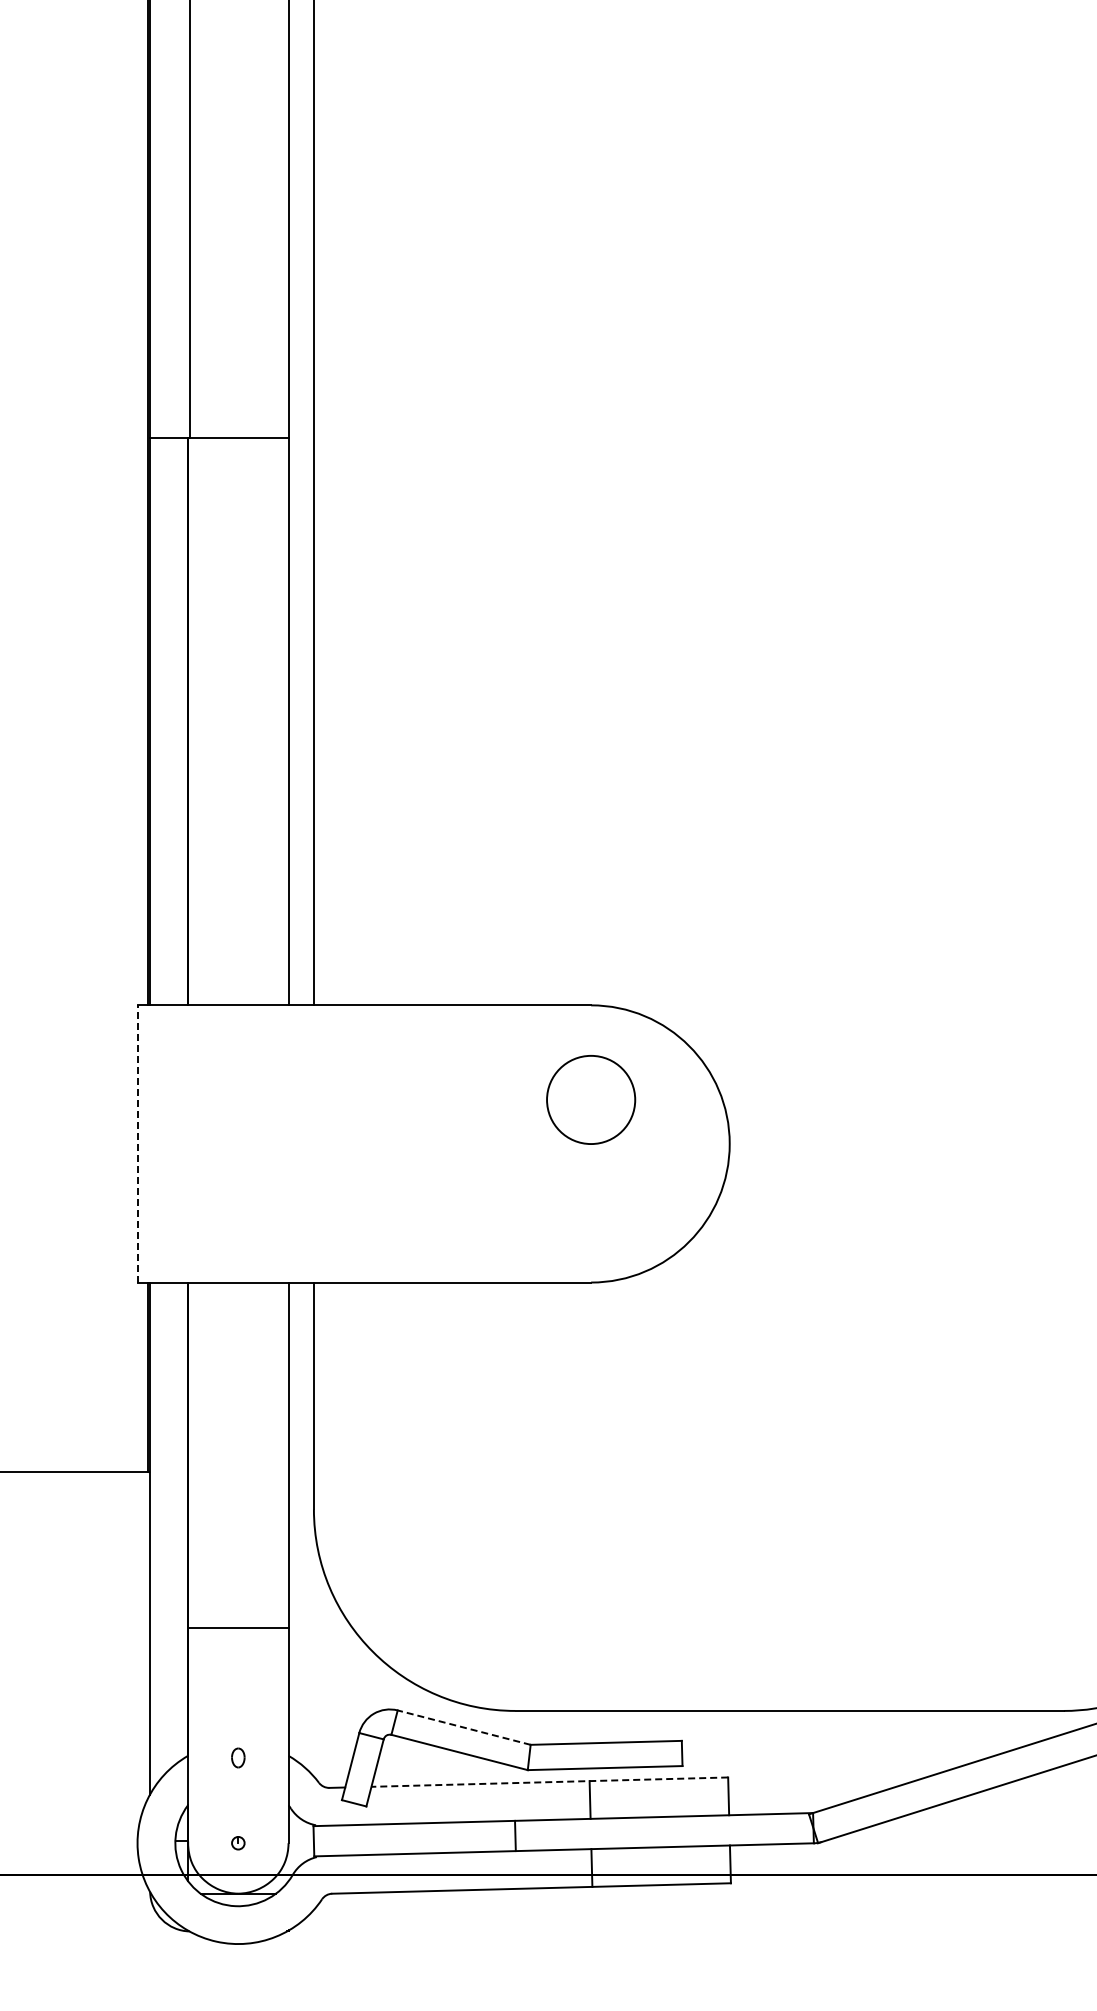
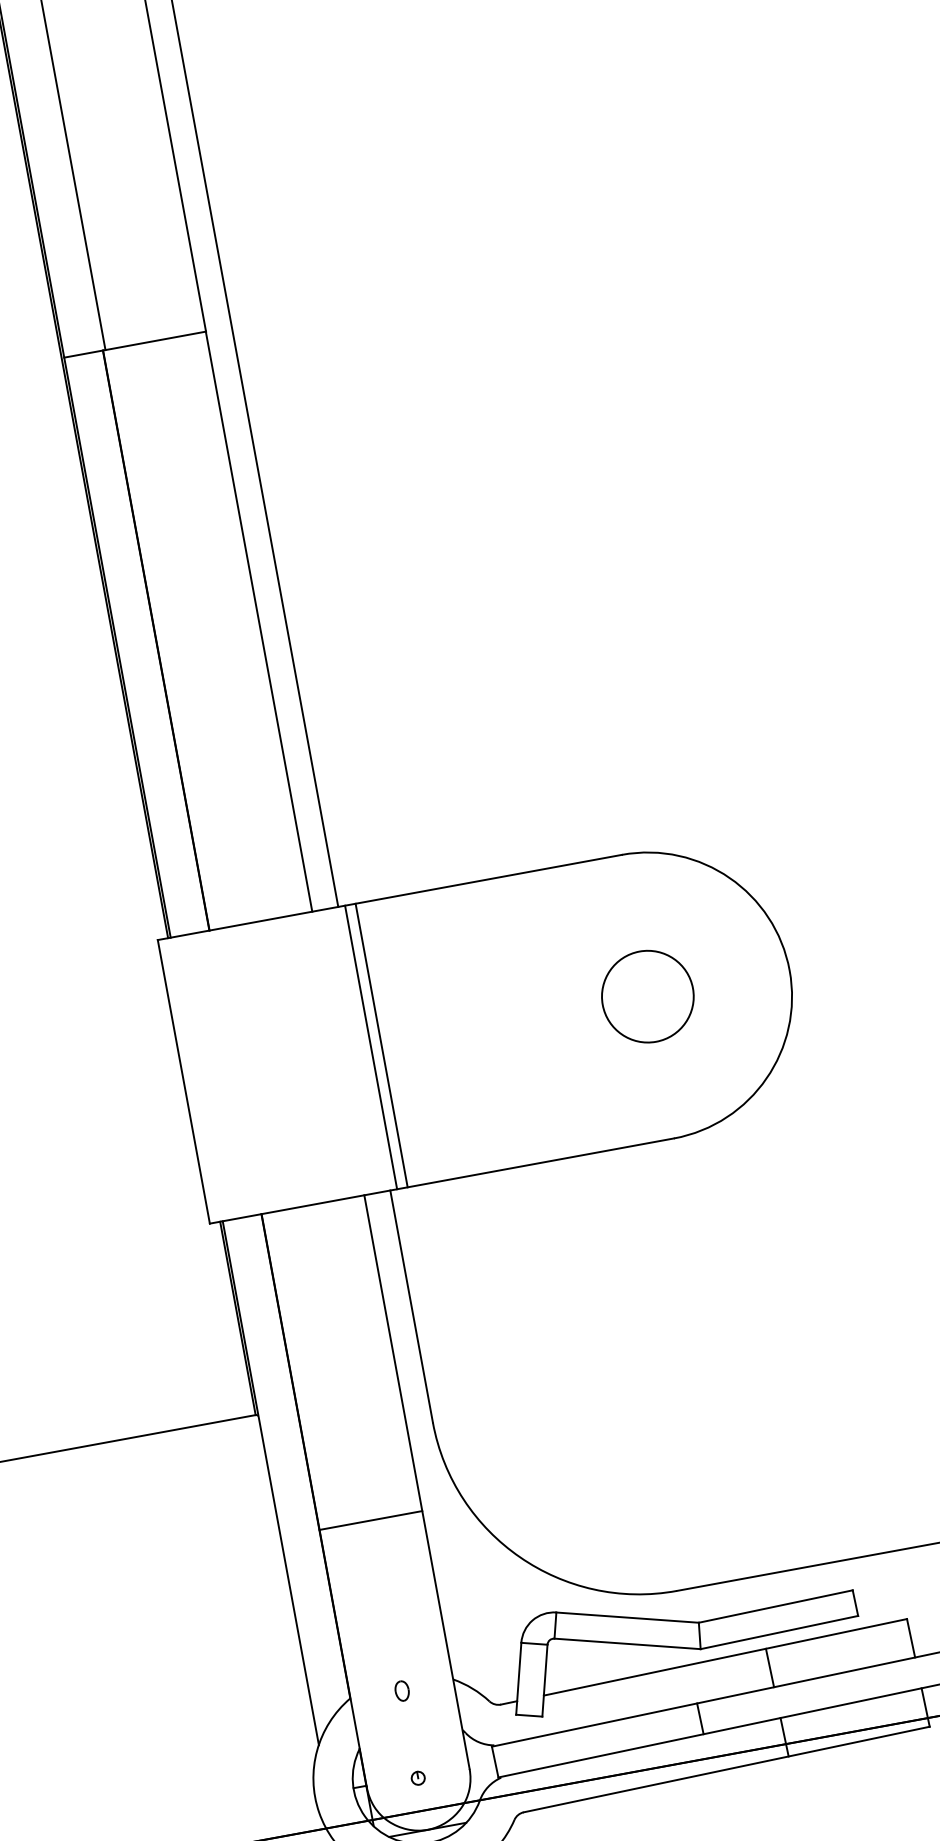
circle: (591, 1099) -> (648, 996), moved
line: (137, 1143) -> (183, 1081), dashed -> solid
line: (320, 1143) -> (370, 1047), added
line: (330, 1143) -> (381, 1045), added
line: (238, 1628) -> (371, 1520), moved
line: (464, 1727) -> (627, 1617), dashed -> solid
line: (549, 1782) -> (725, 1657), dashed -> solid

